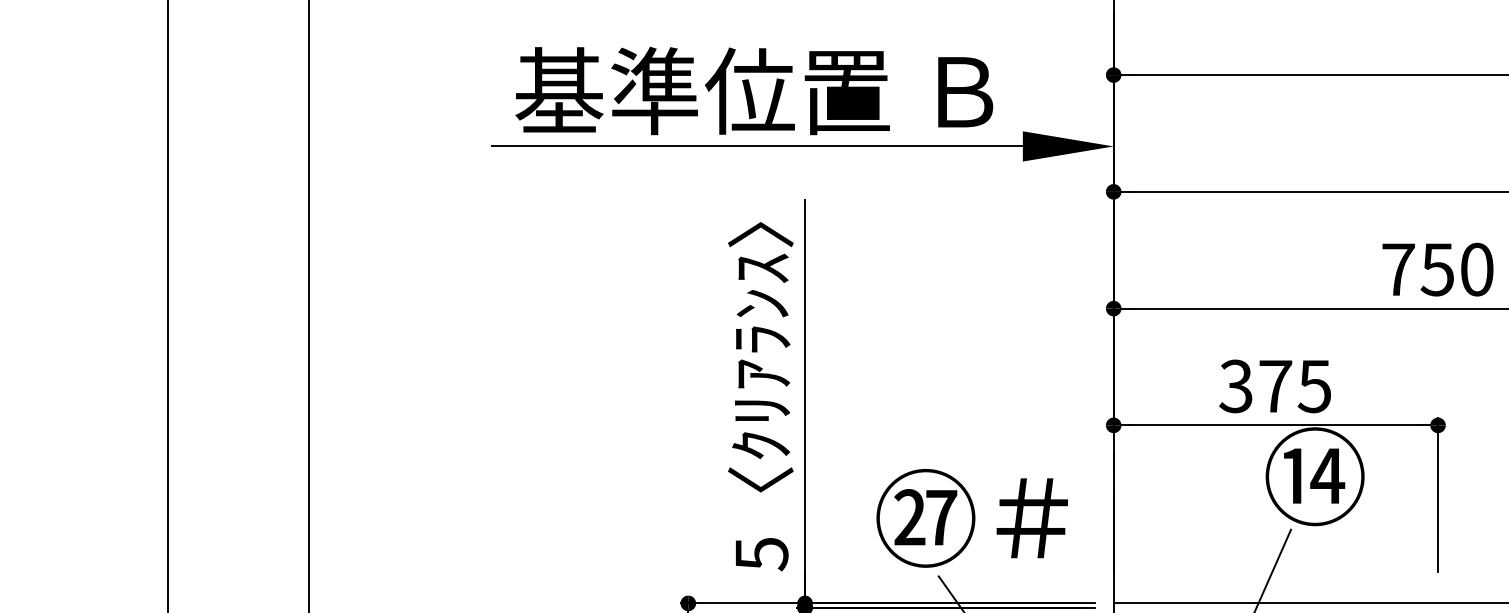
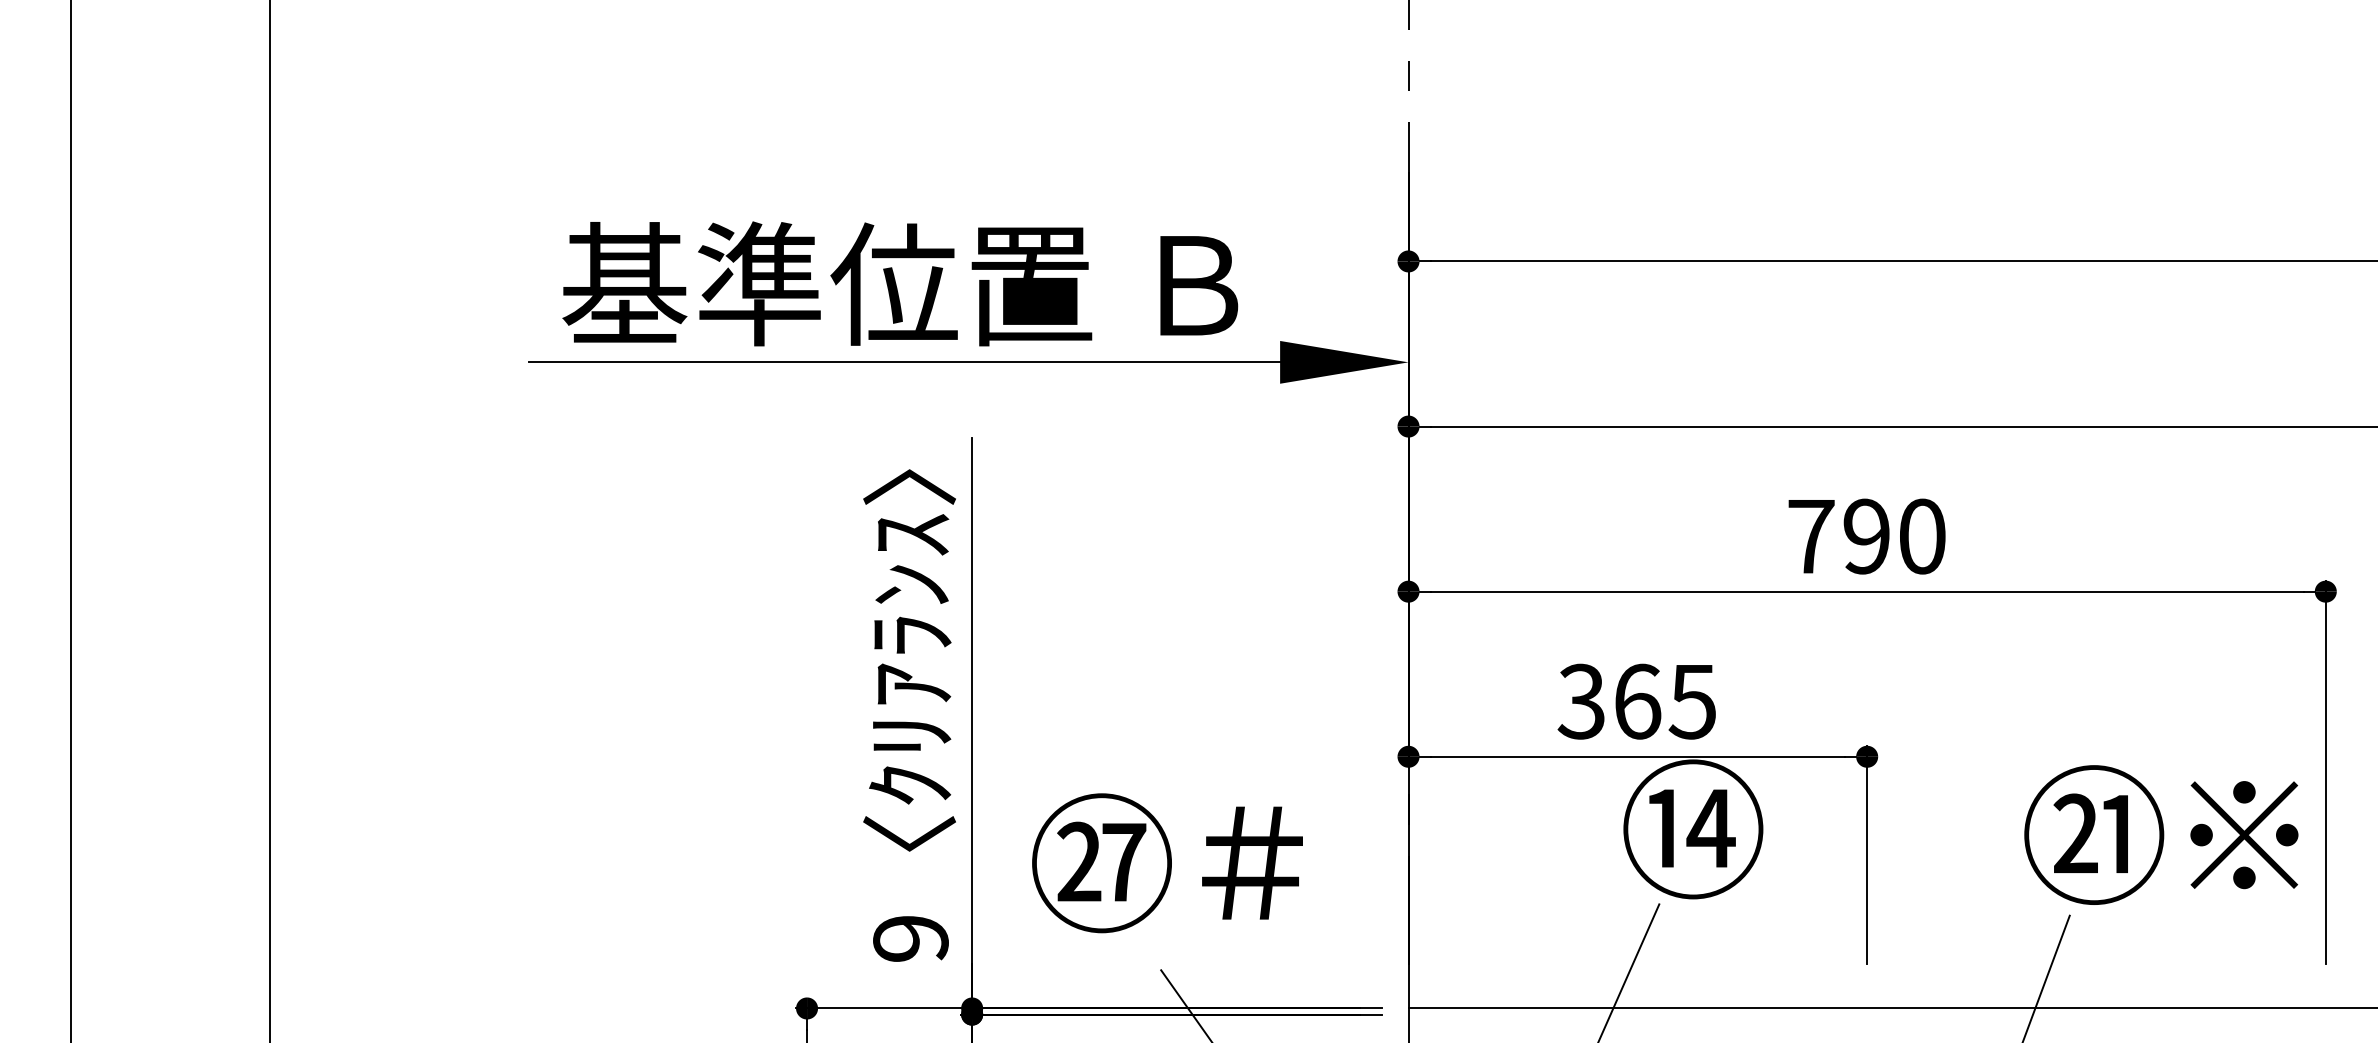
text: (1436, 269) -> (1865, 536), 750 -> 790
text: (1276, 386) -> (1638, 701), 375 -> 365
text: (972, 518) -> (1167, 863), moved
text: (761, 554) -> (910, 939), 5 -> 9

